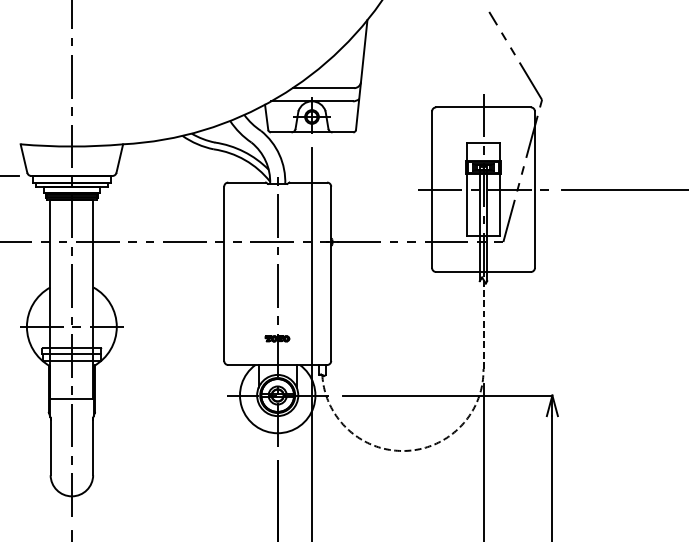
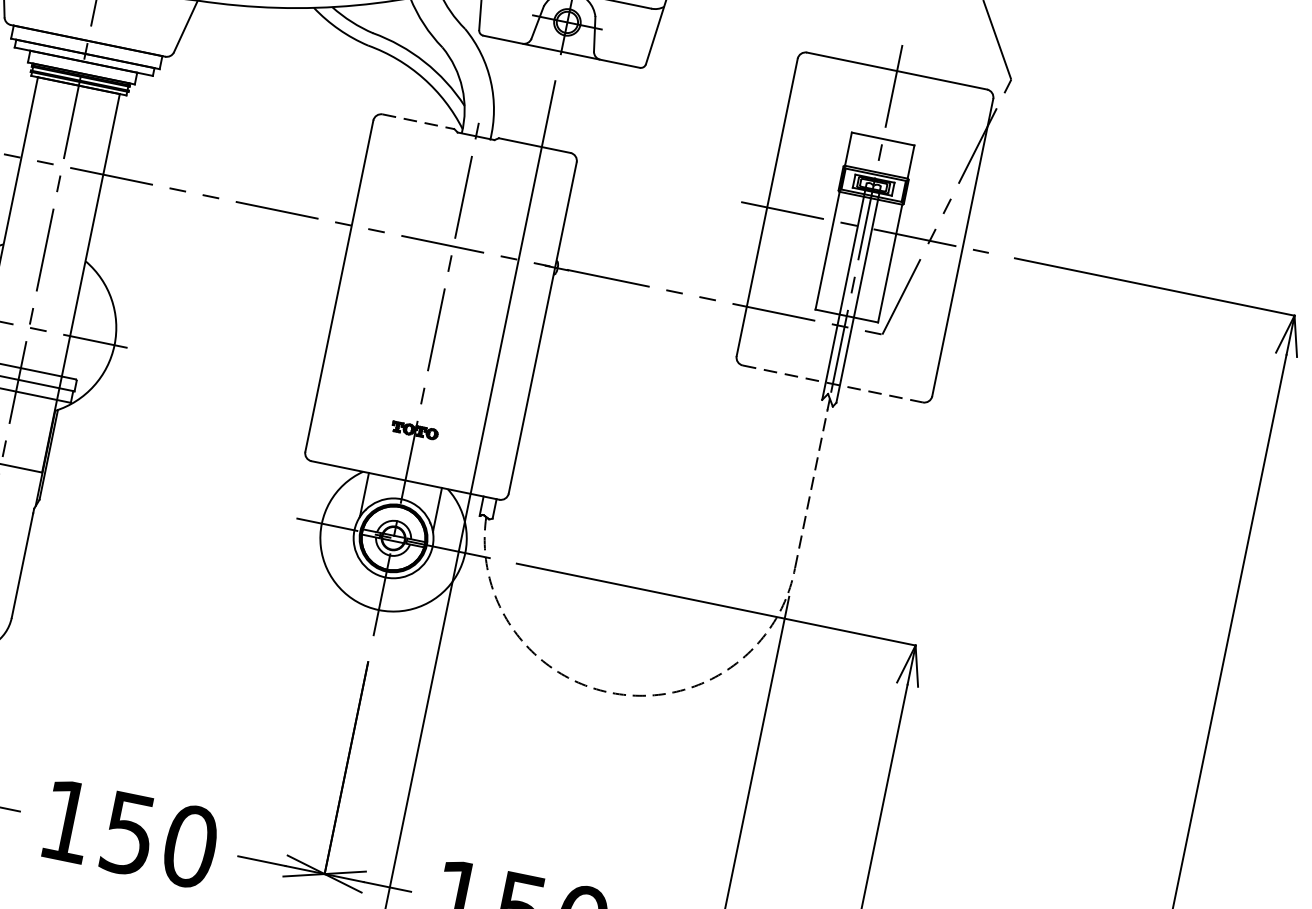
line: (247, 182) -> (419, 121), solid -> dashed
line: (484, 272) -> (834, 385), solid -> dashed

